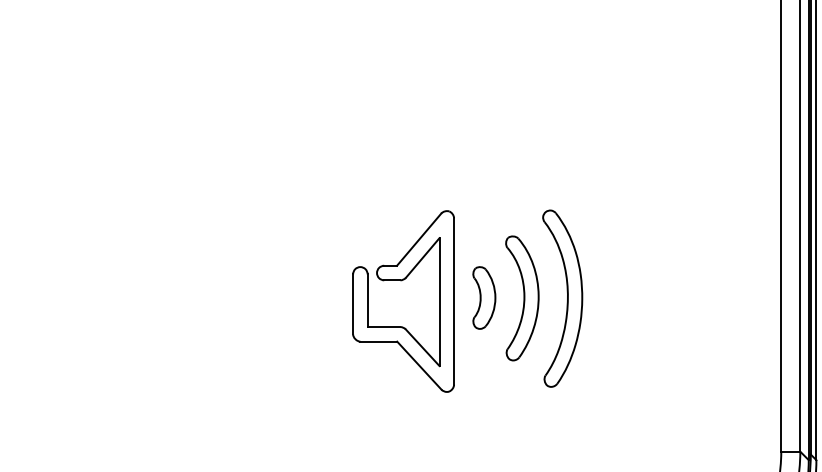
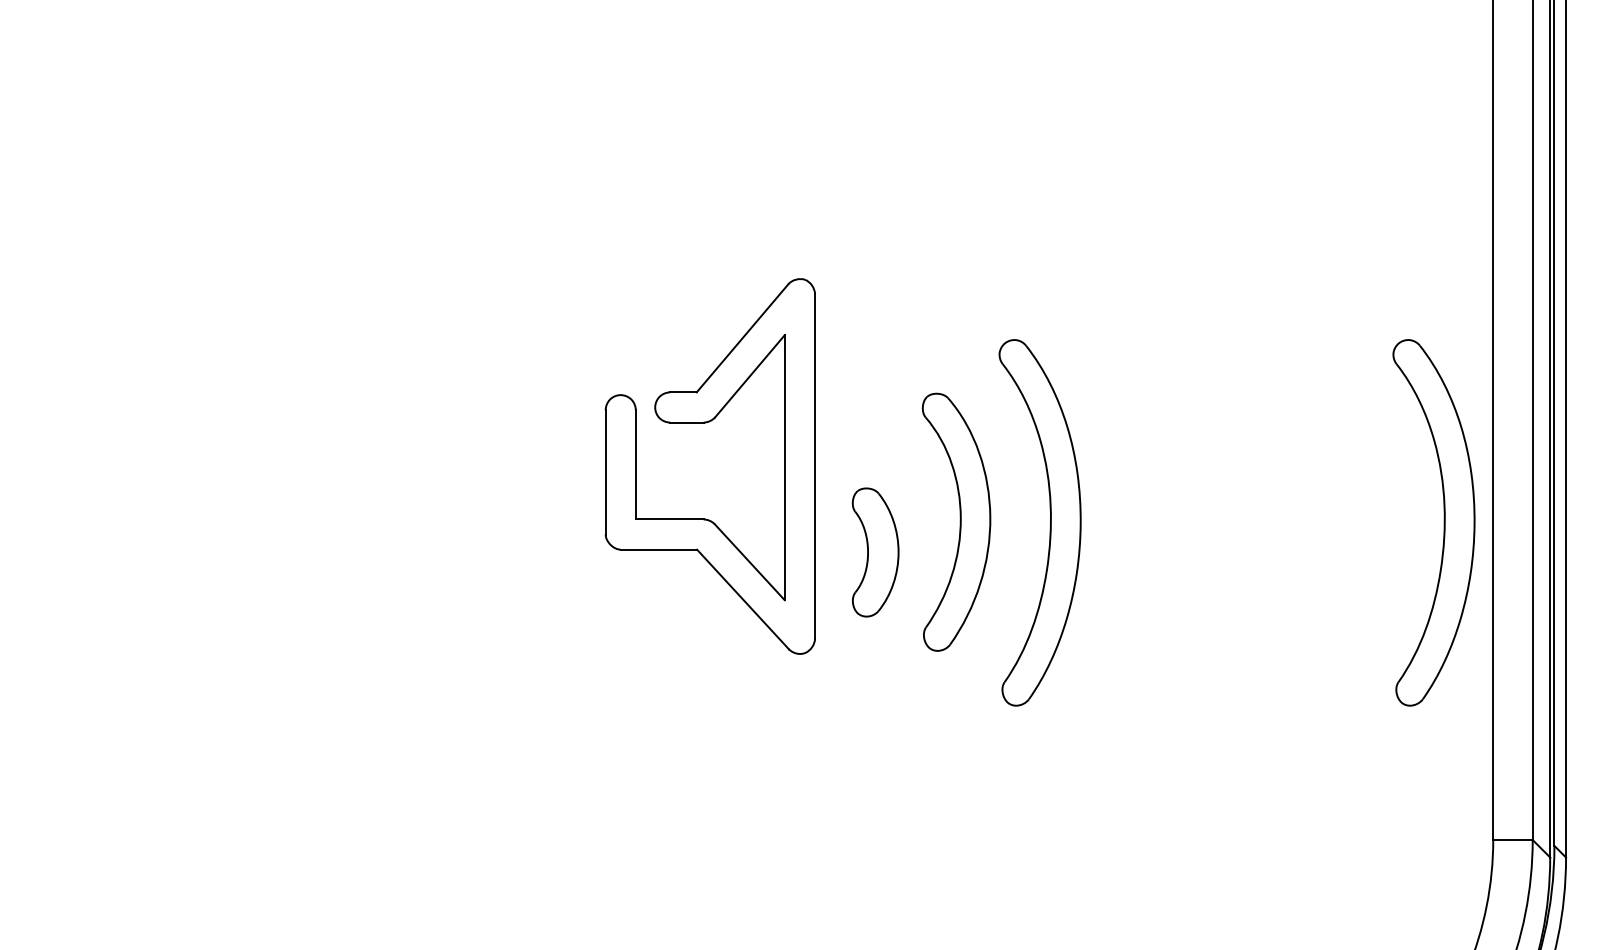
part: (401, 281) -> (705, 424), moved
part: (484, 297) -> (875, 551), moved
part: (752, 298) -> (1433, 522), added

